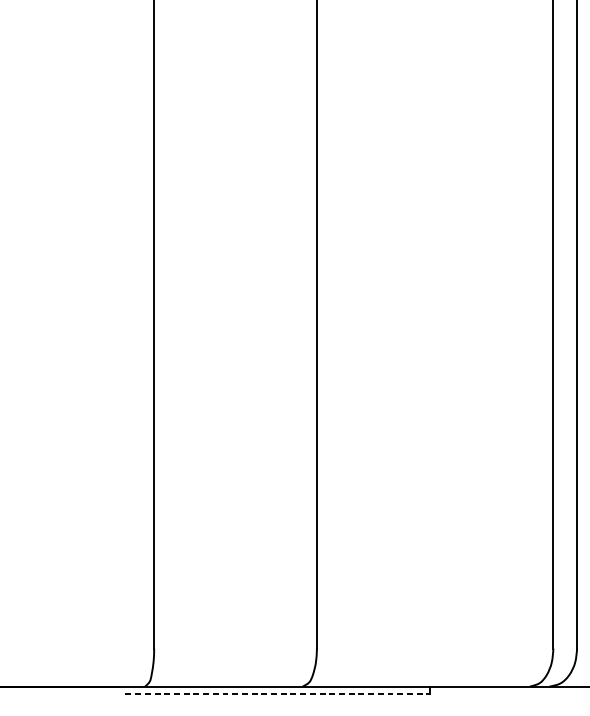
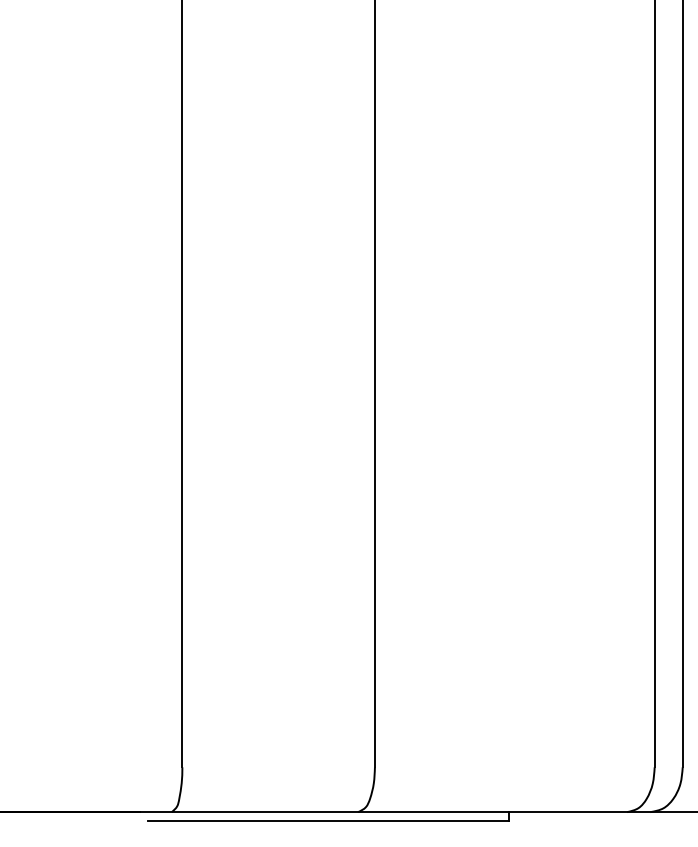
line: (278, 694) -> (329, 821), dashed -> solid

